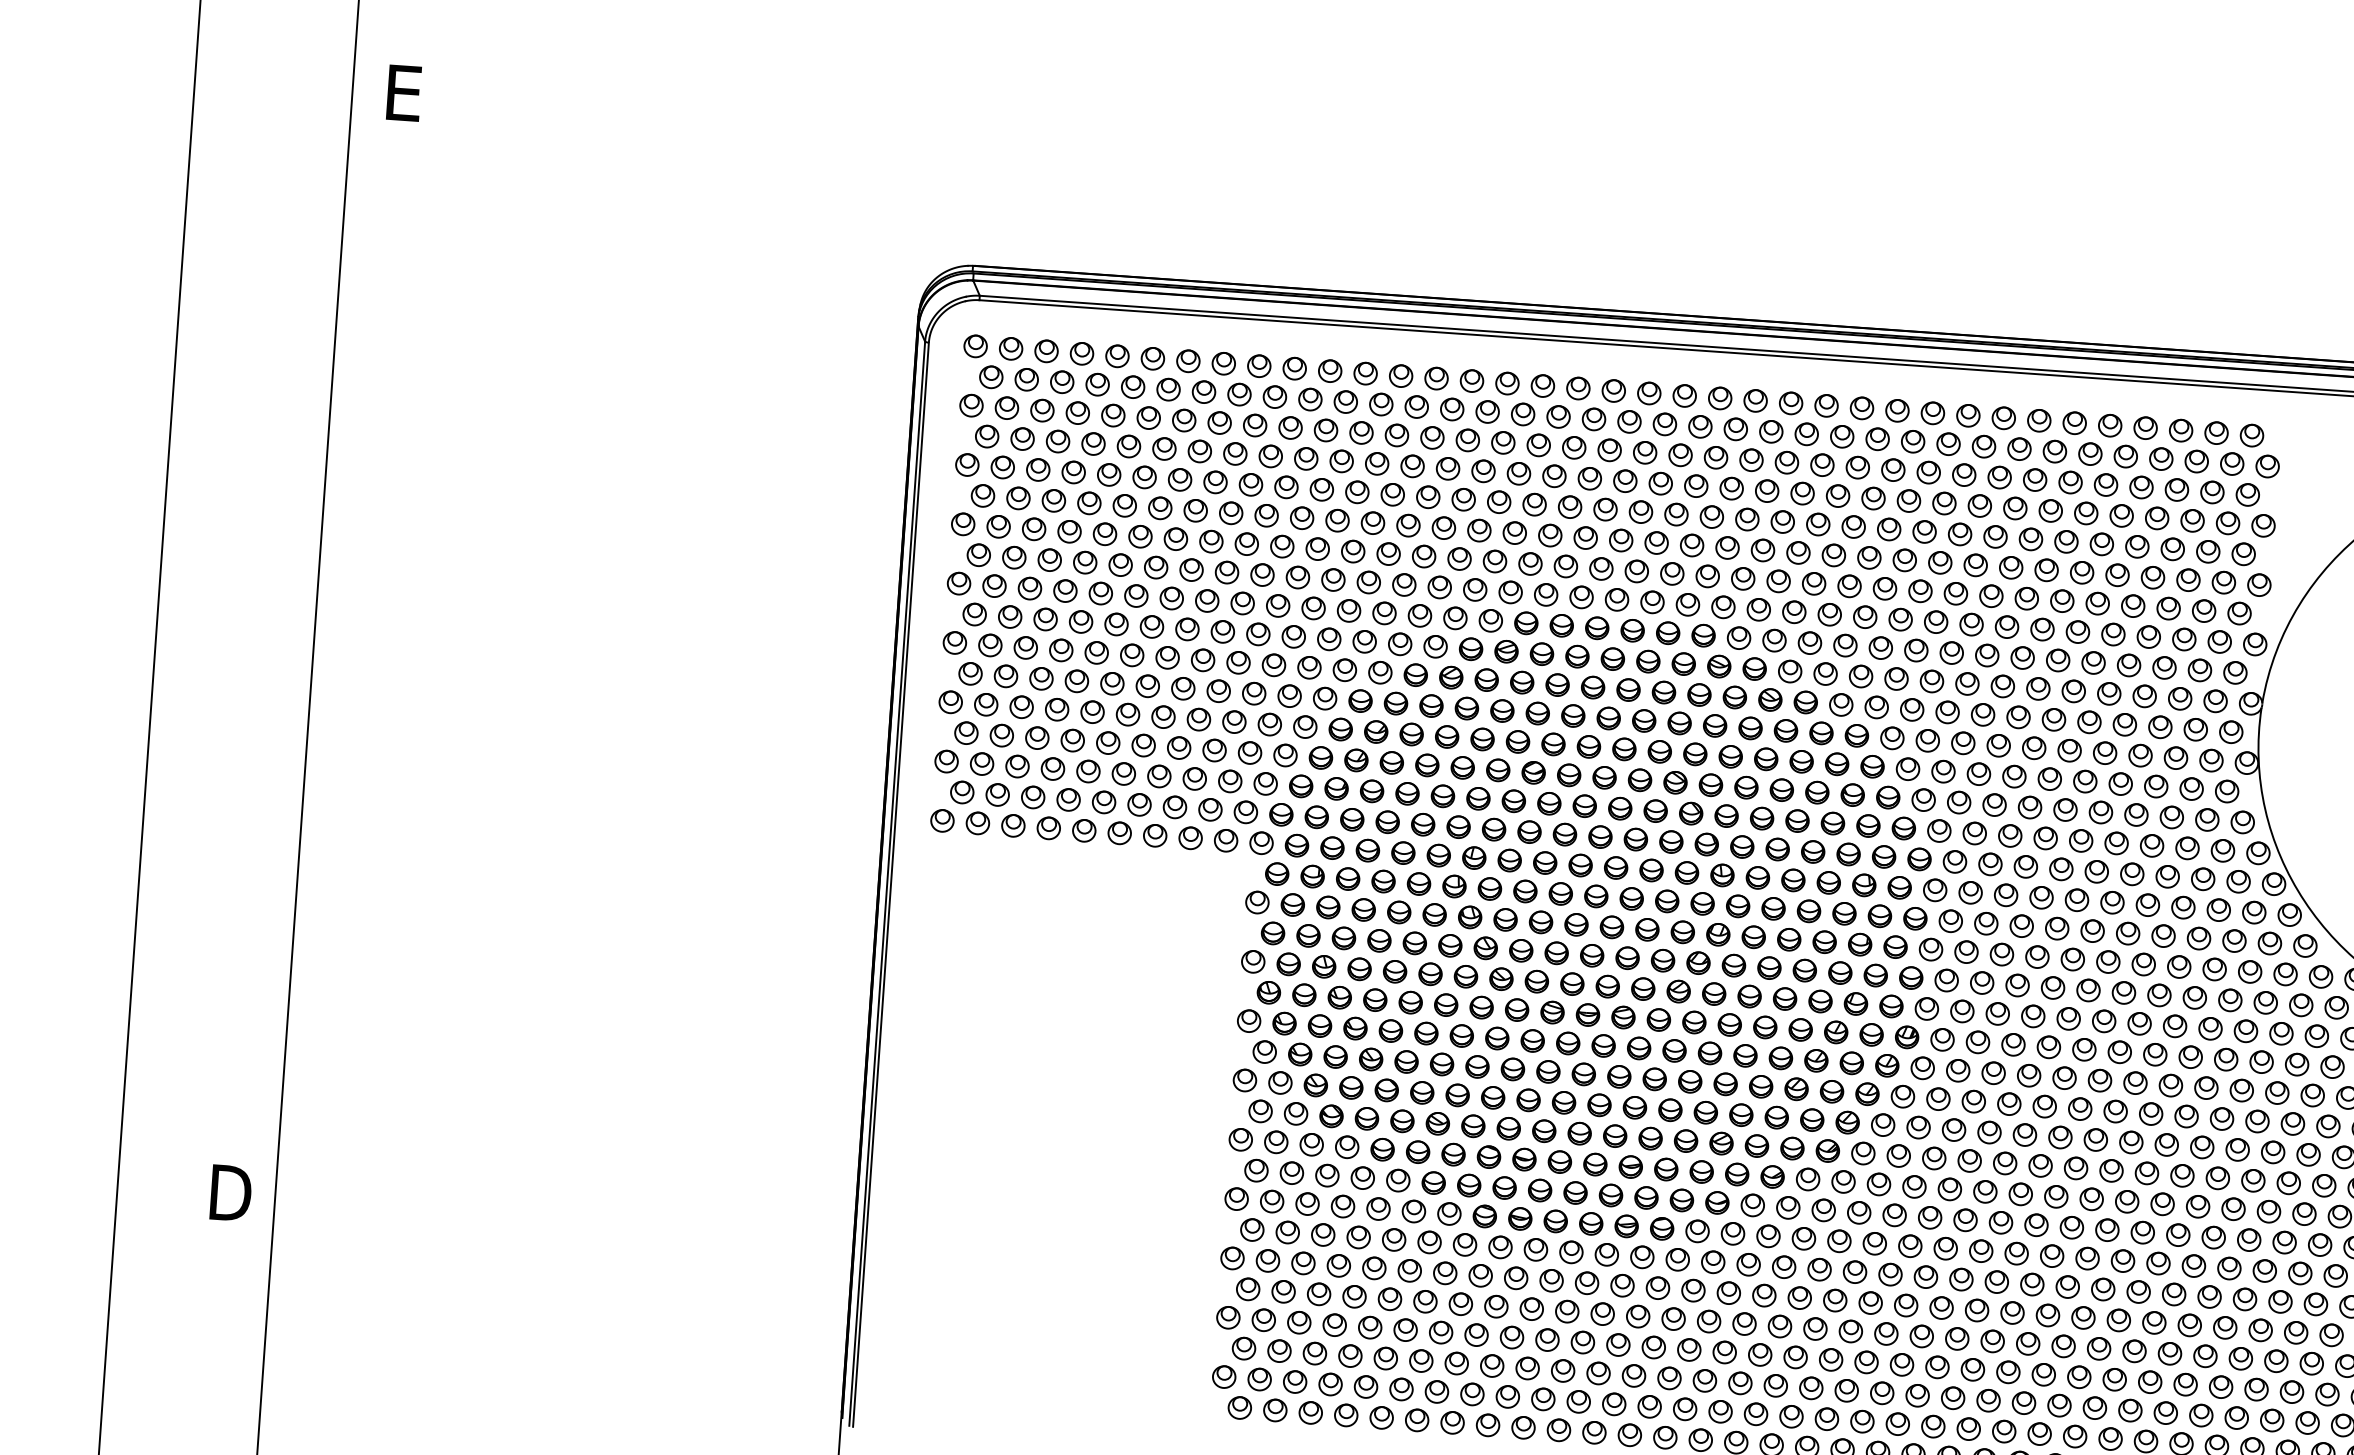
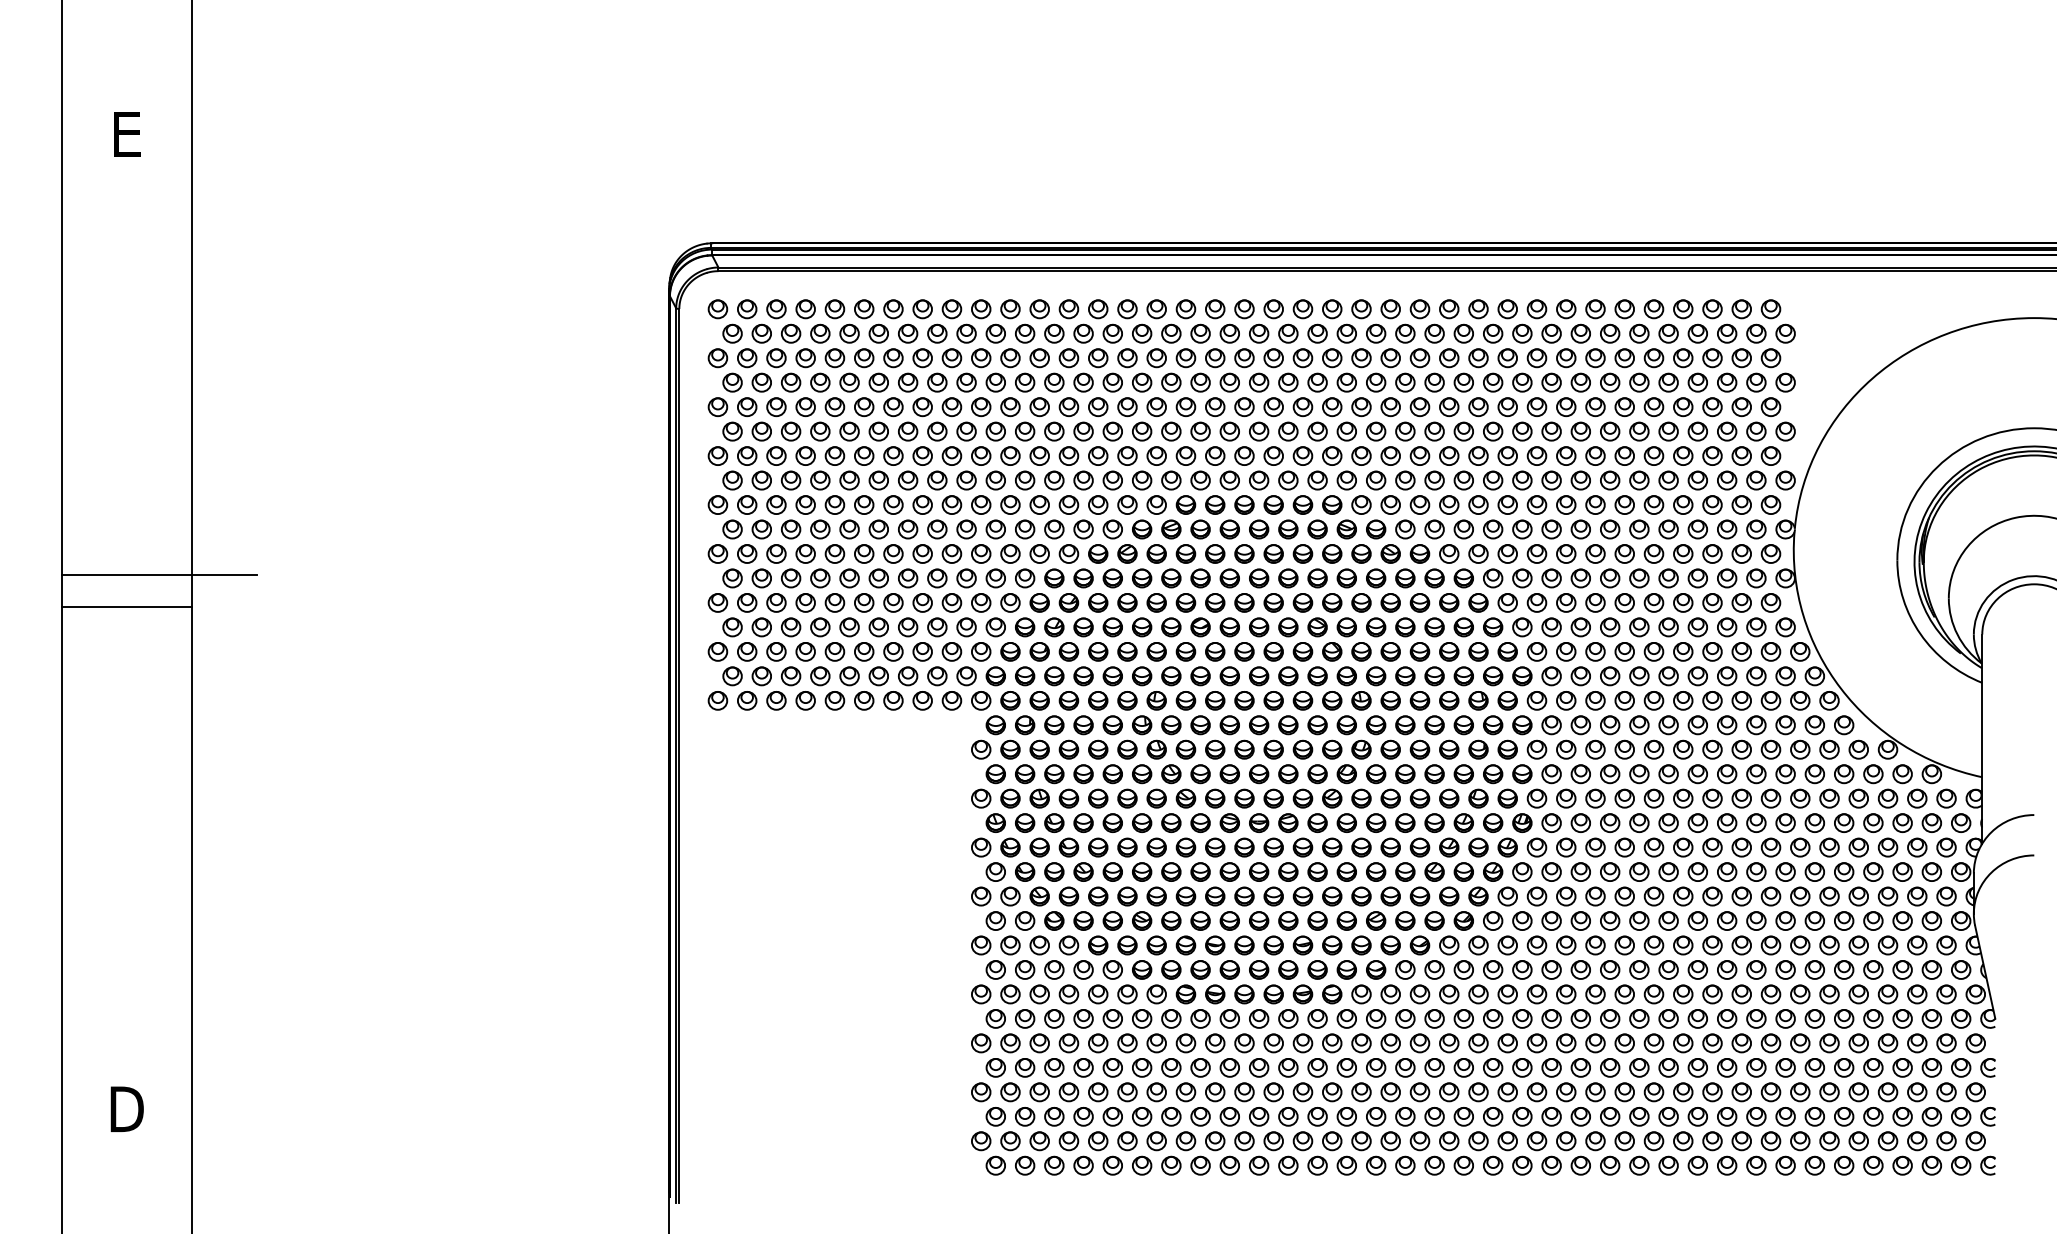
text: (404, 93) -> (127, 134), moved
line: (275, 620) -> (158, 574), added
line: (233, 657) -> (126, 607), added
text: (230, 1192) -> (126, 1108), moved

